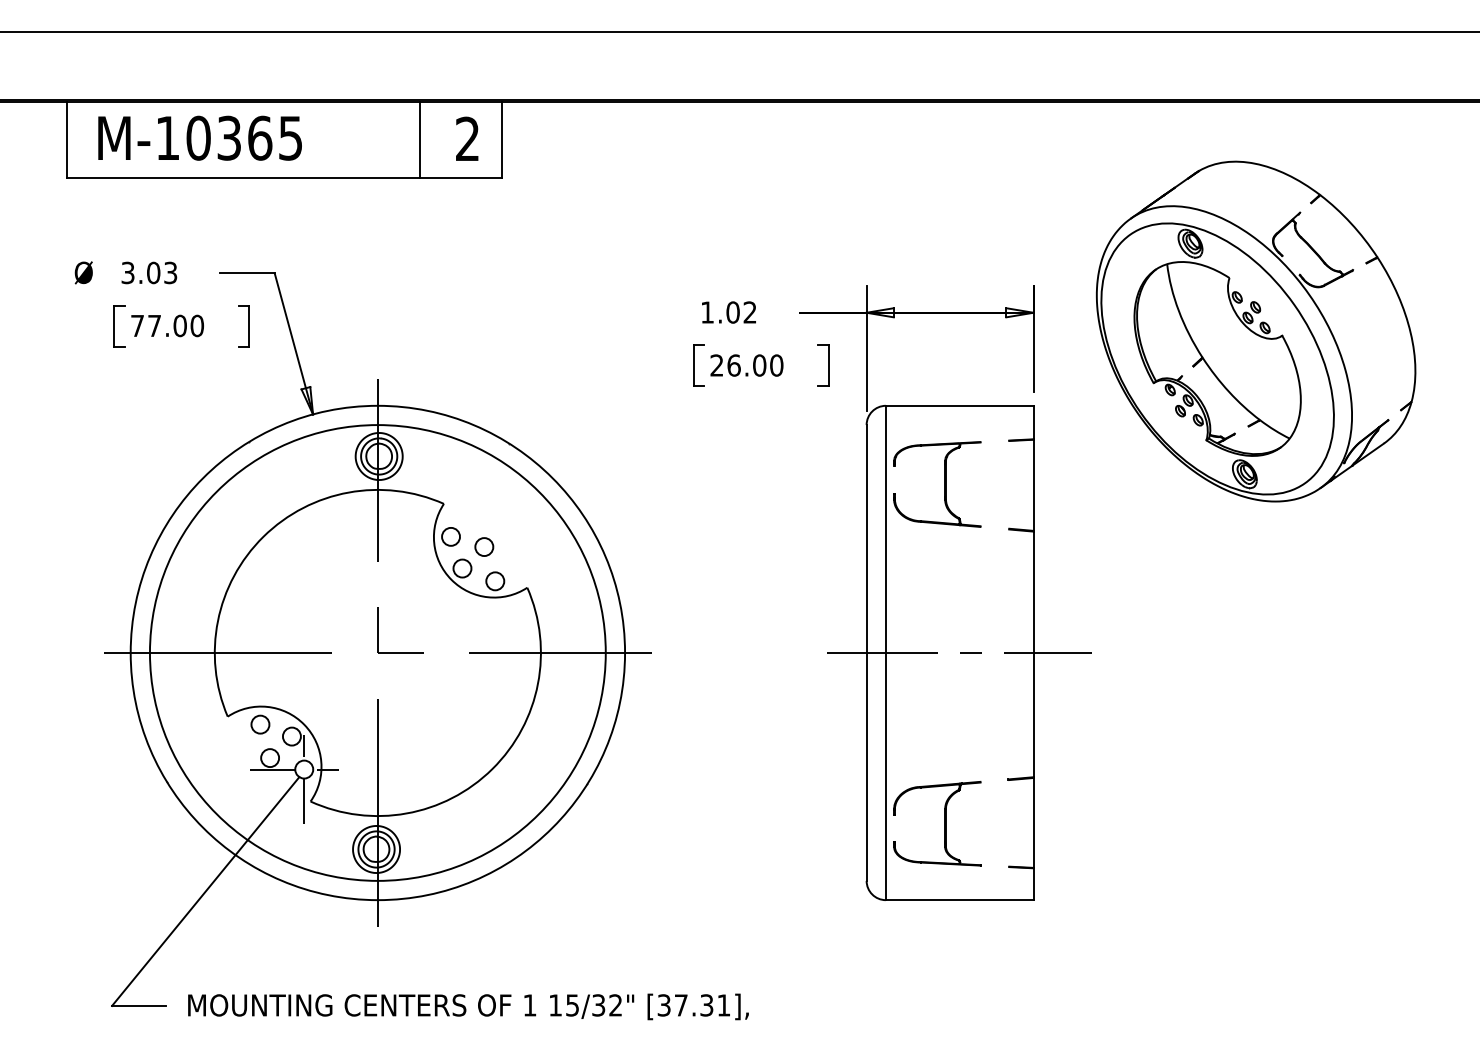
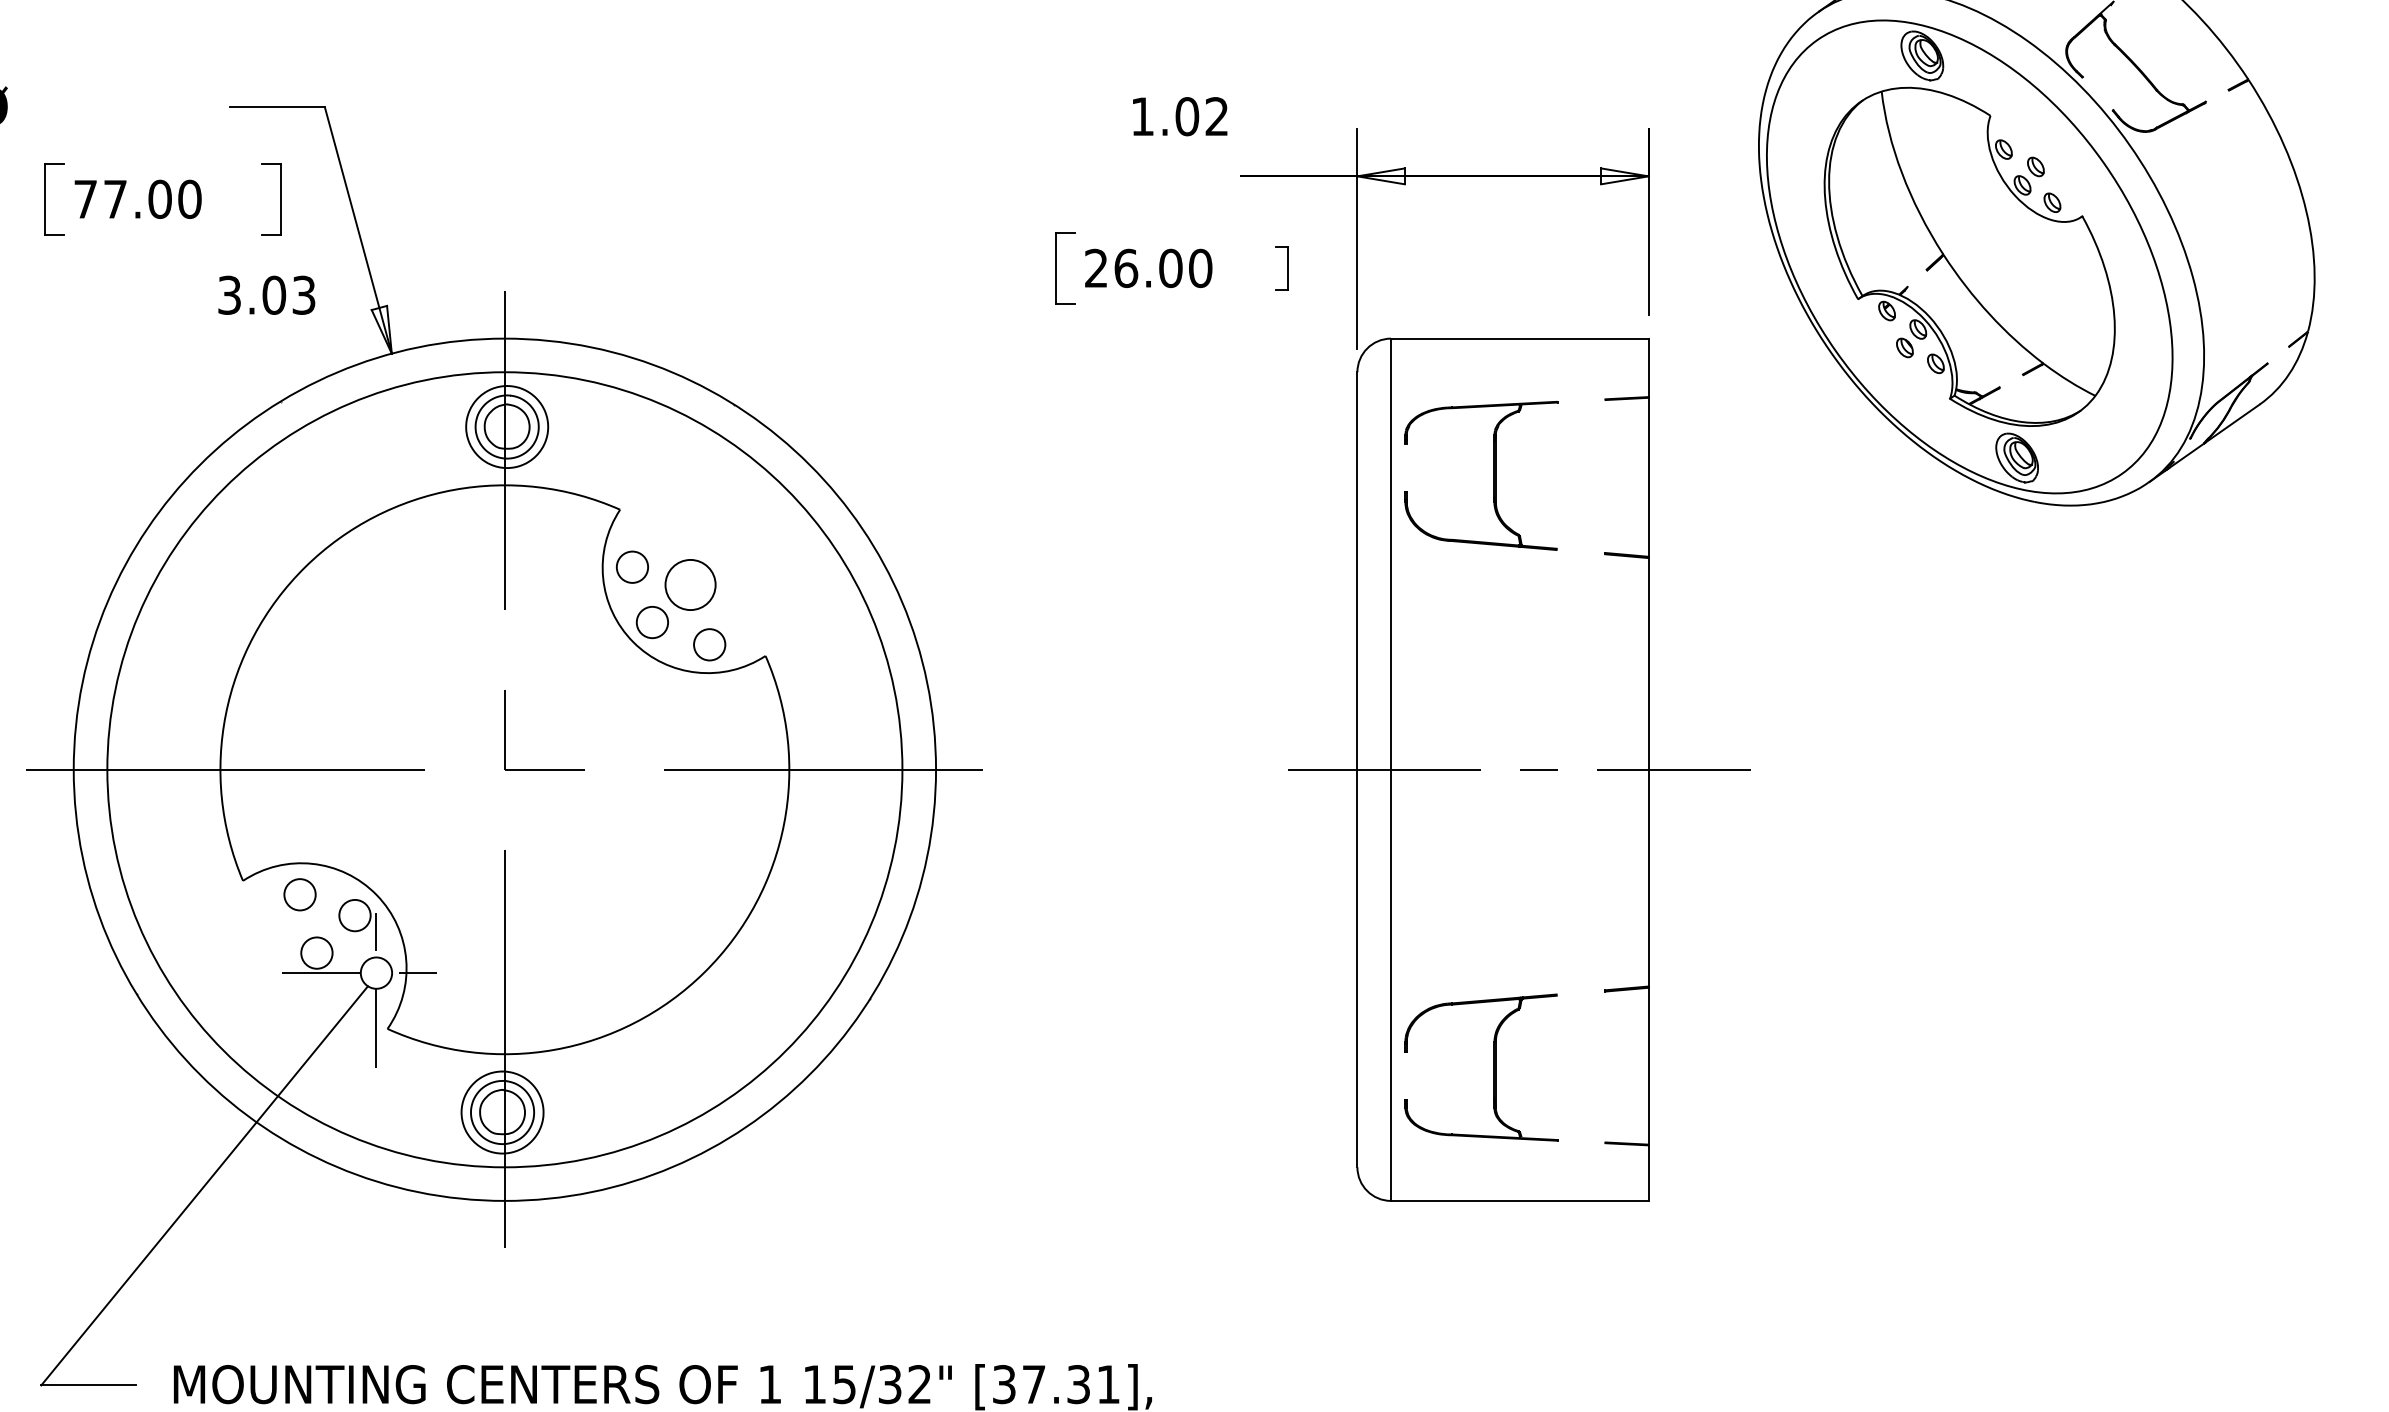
text: (149, 272) -> (267, 294), moved
text: (728, 312) -> (1179, 116), moved
part: (823, 365) -> (1282, 268), size x0.6
circle: (484, 547) -> (690, 585), size x1.6

